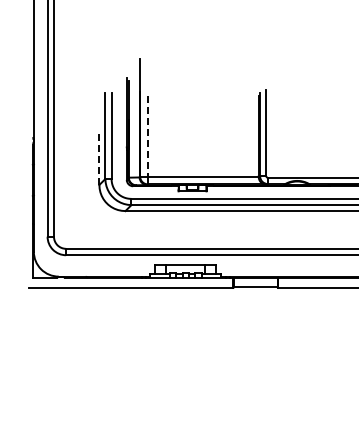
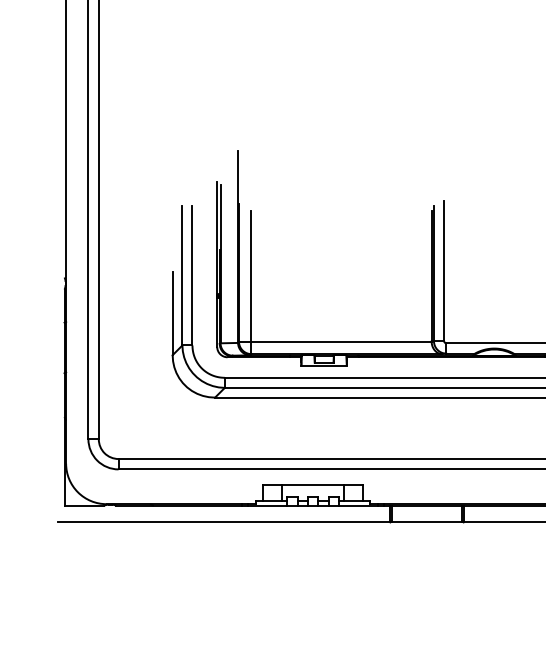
line: (147, 136) -> (250, 276), dashed -> solid
line: (99, 159) -> (172, 313), dashed -> solid

